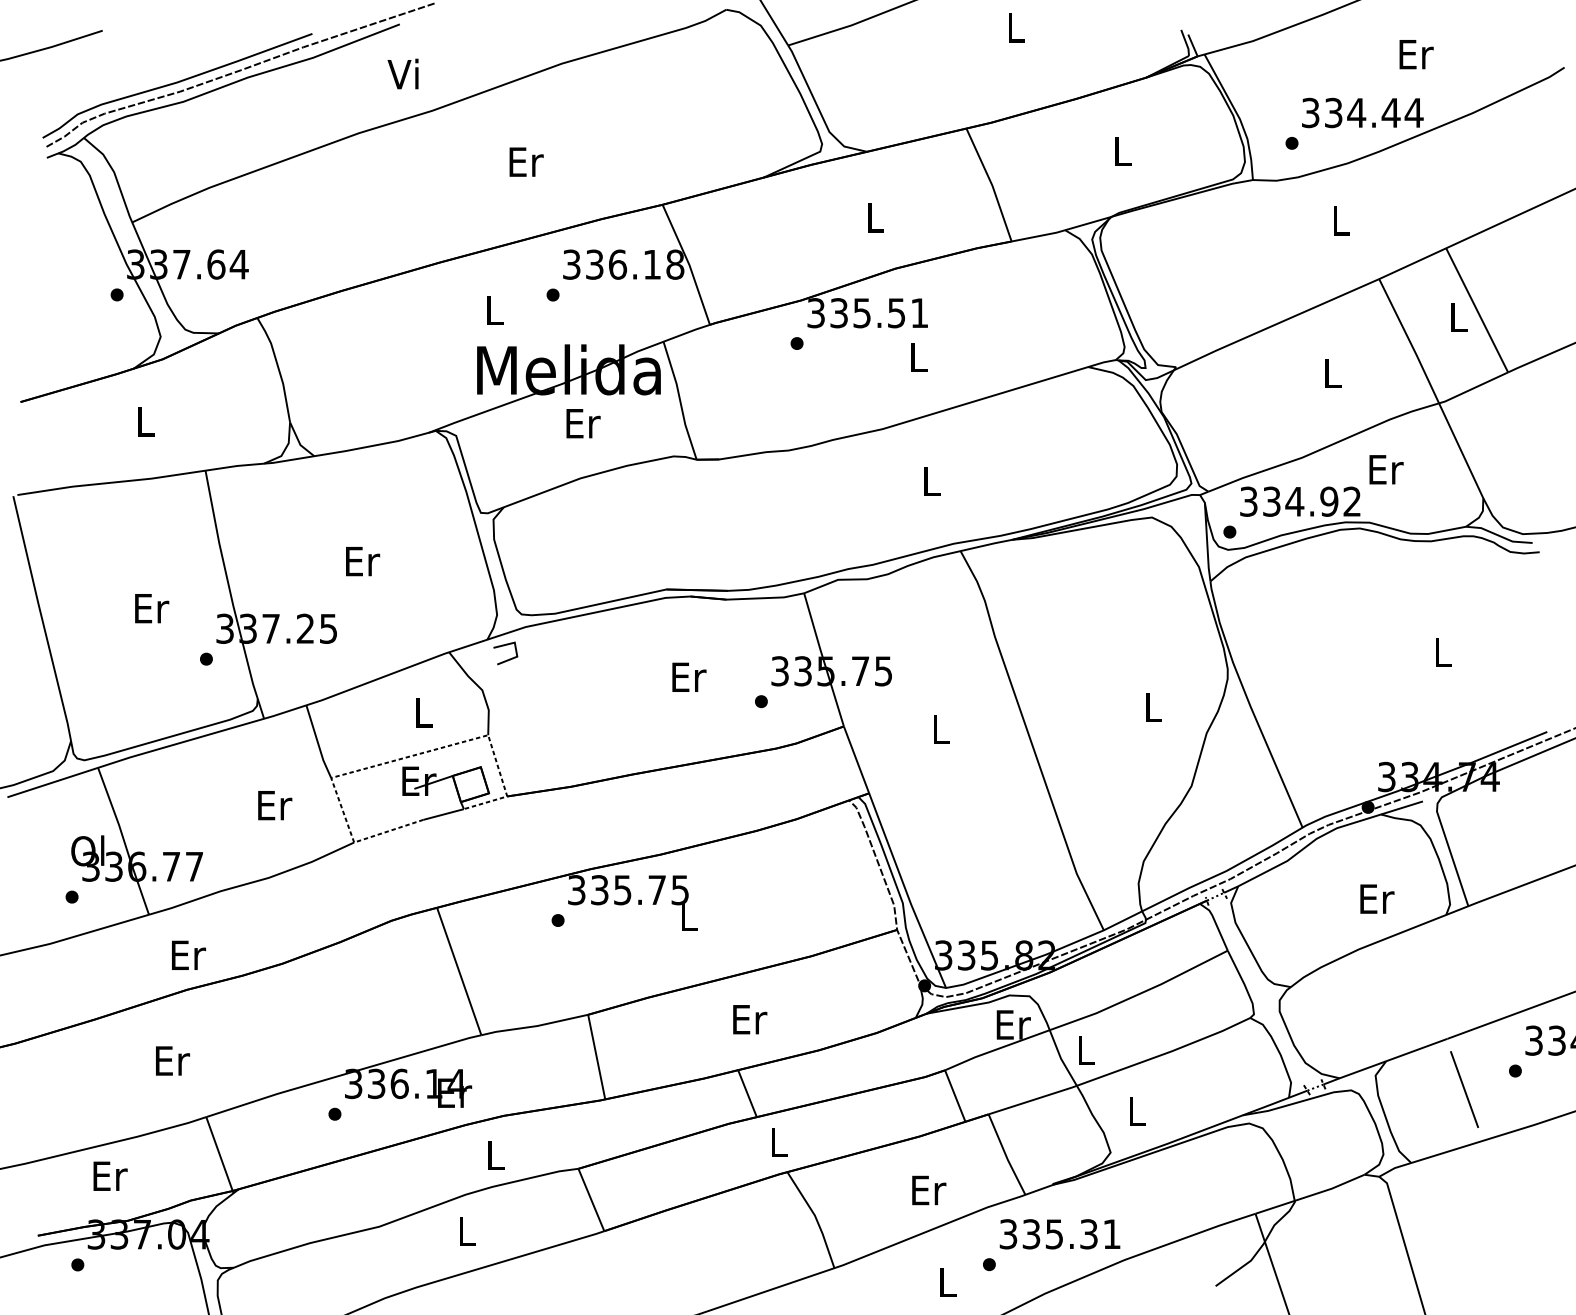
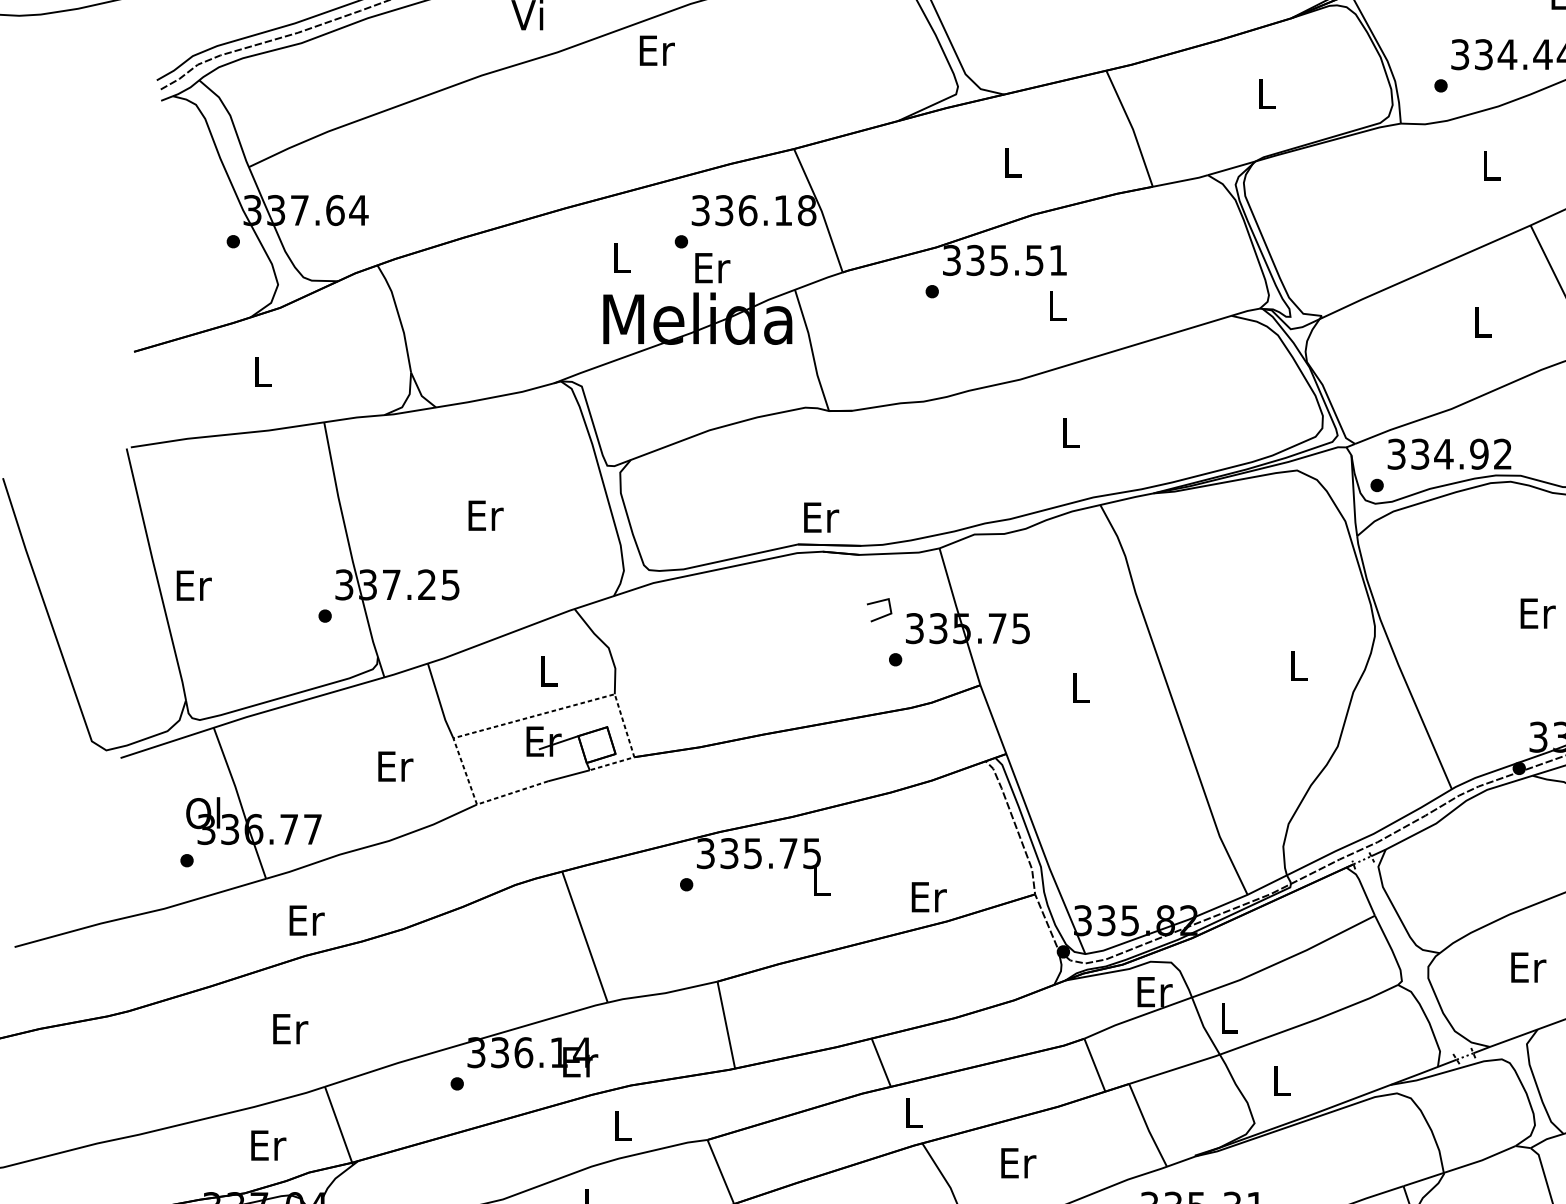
text: (526, 161) -> (657, 50), moved
text: (583, 423) -> (712, 267), moved
text: (1386, 469) -> (1538, 613), moved
text: (152, 608) -> (194, 585), moved
line: (507, 659) -> (881, 616), moved
text: (689, 676) -> (821, 516), moved
text: (1377, 898) -> (1528, 966), moved
text: (750, 1019) -> (929, 897), moved
text: (110, 1175) -> (268, 1144), moved
text: (929, 1190) -> (1019, 1163), moved

